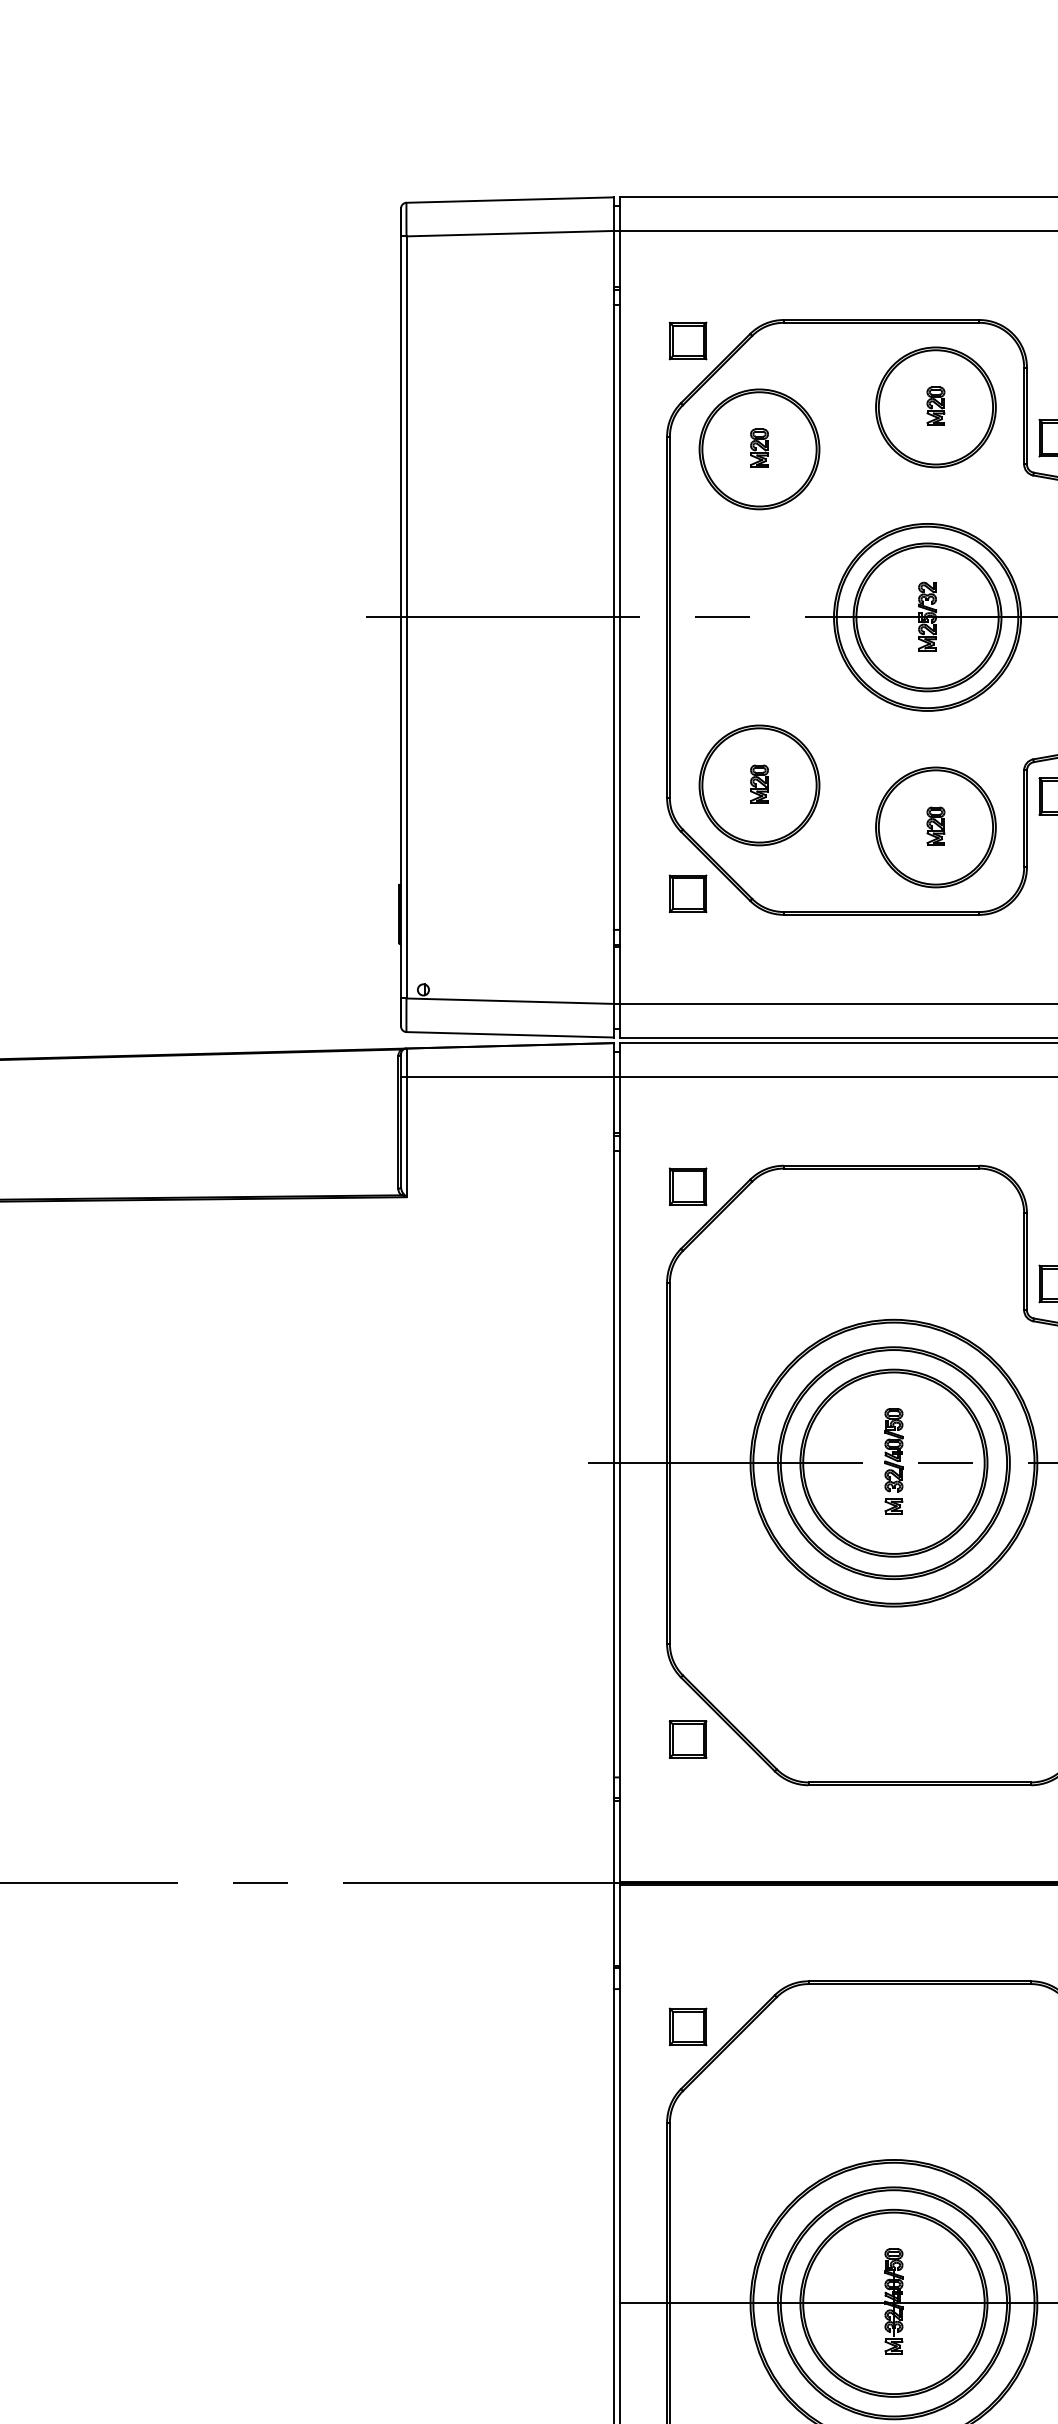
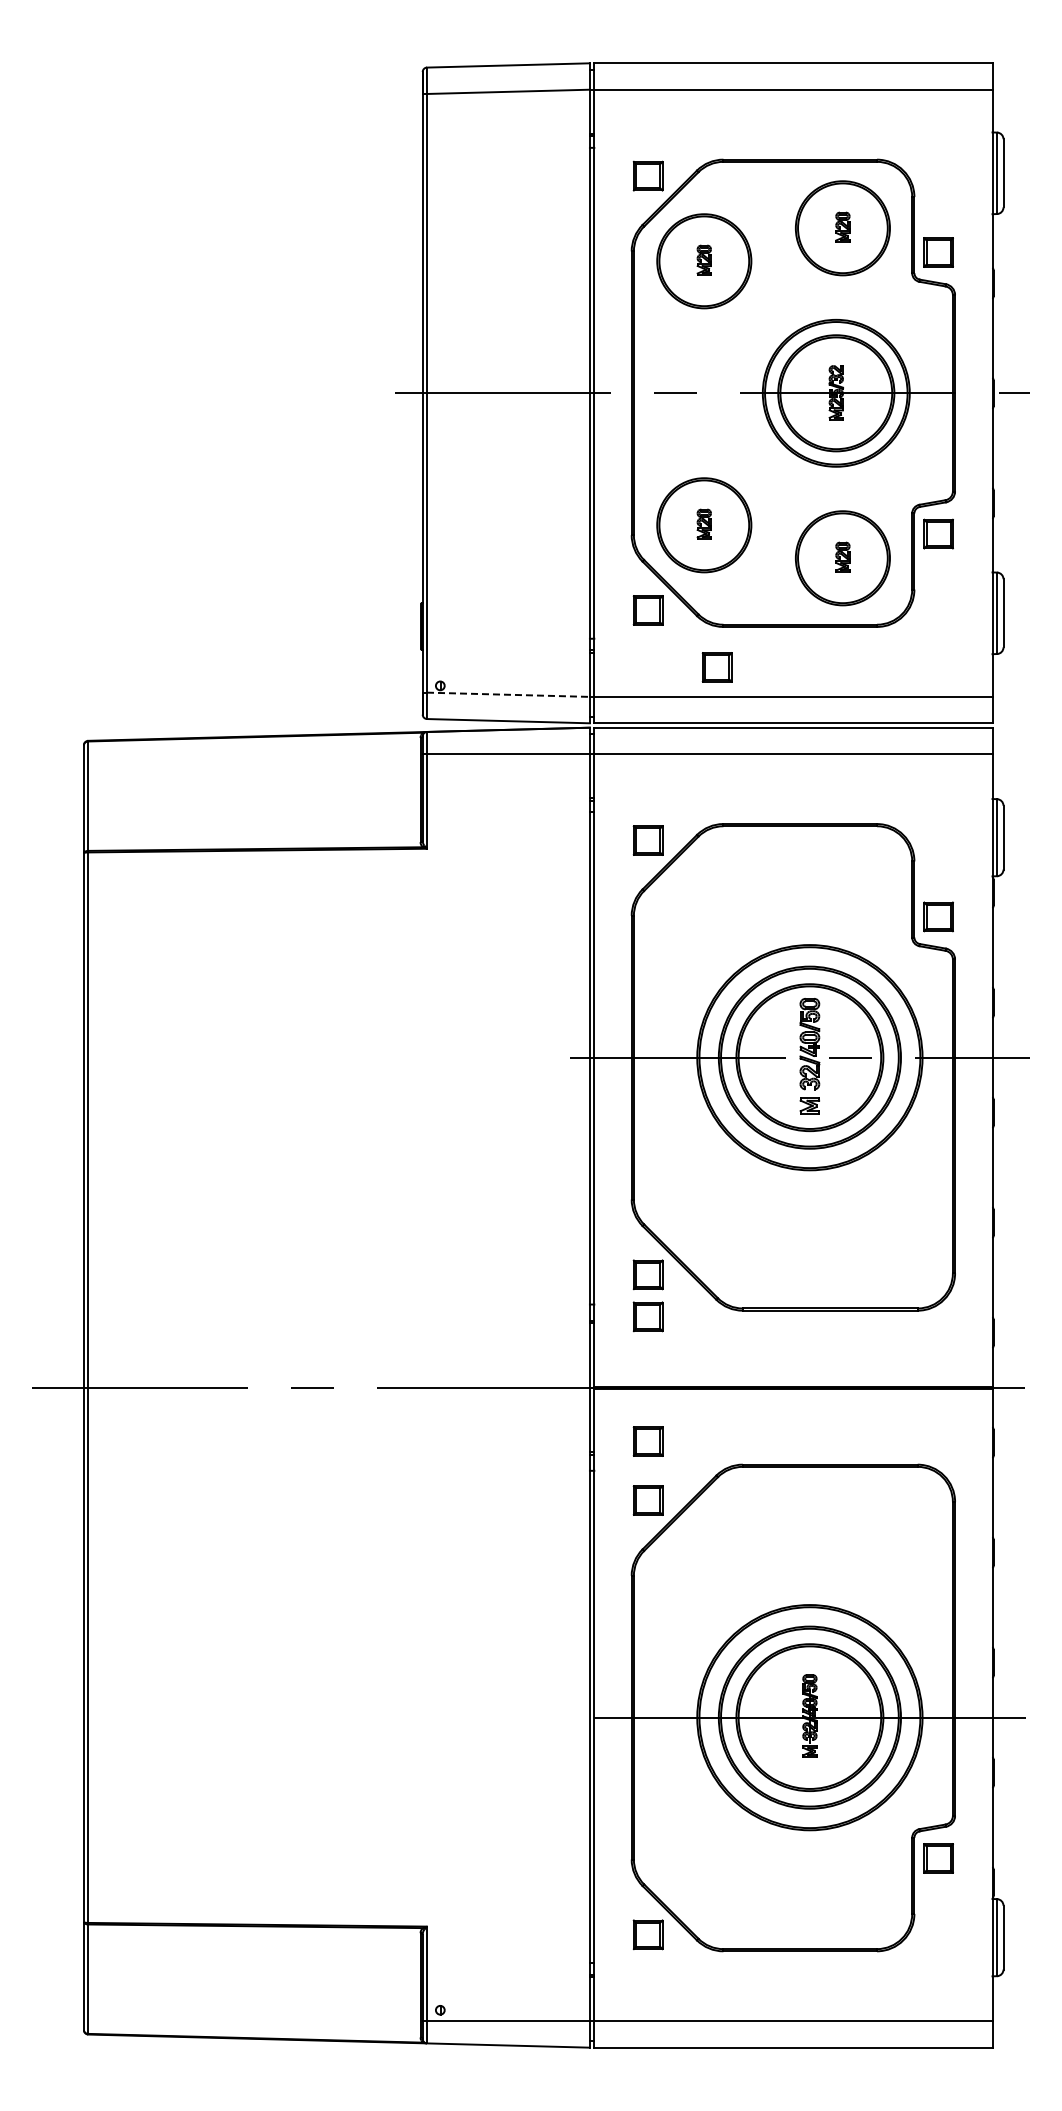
part: (775, 966) -> (716, 667), added
line: (510, 1000) -> (508, 694), solid -> dashed
part: (893, 1460) -> (809, 1055), size x1.4
part: (687, 1792) -> (647, 1316), added
part: (687, 1951) -> (647, 1441), added

